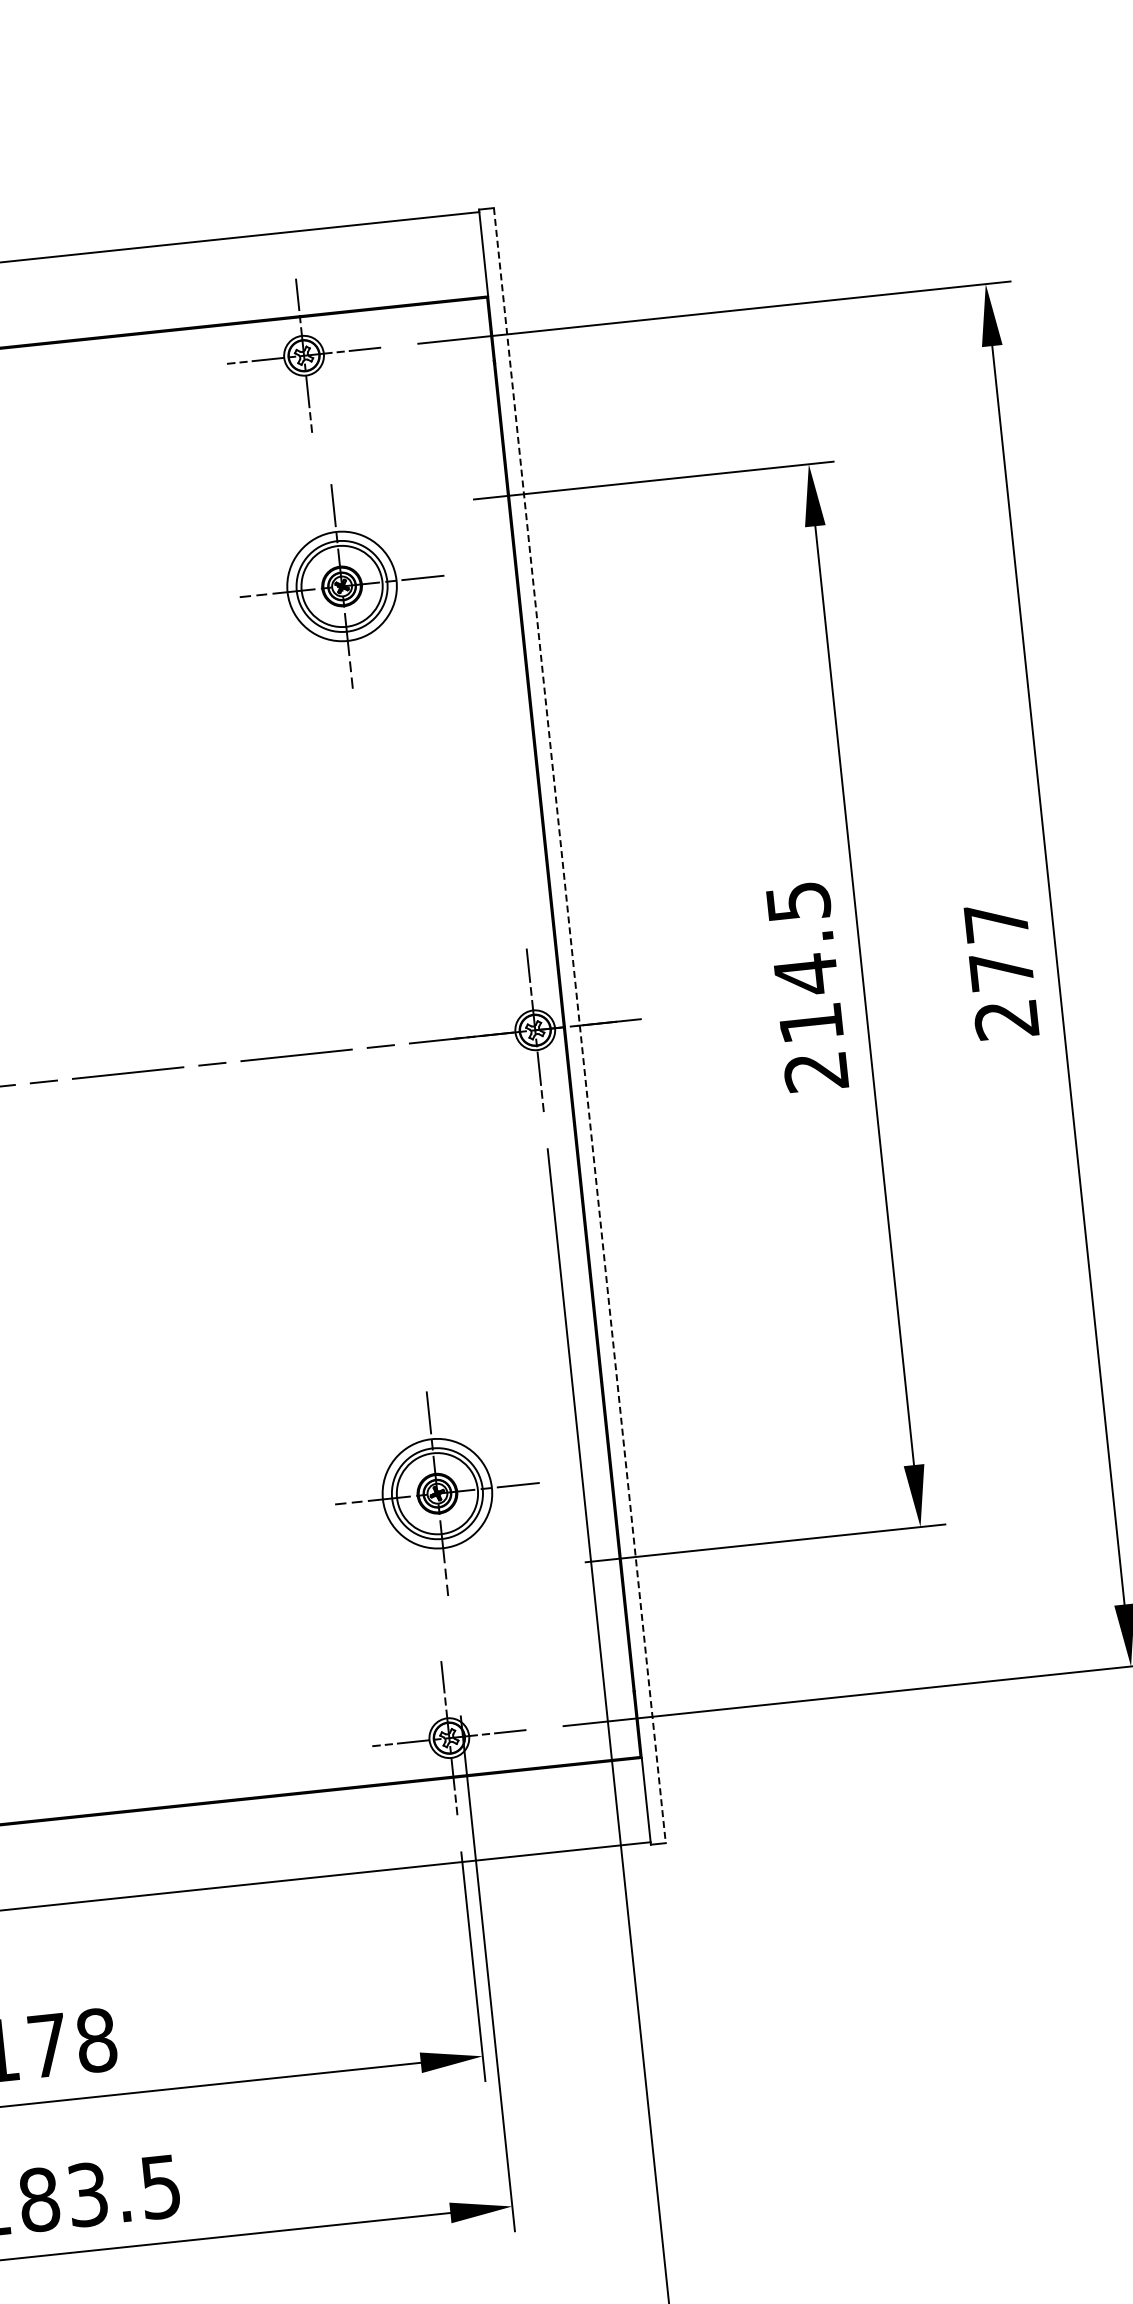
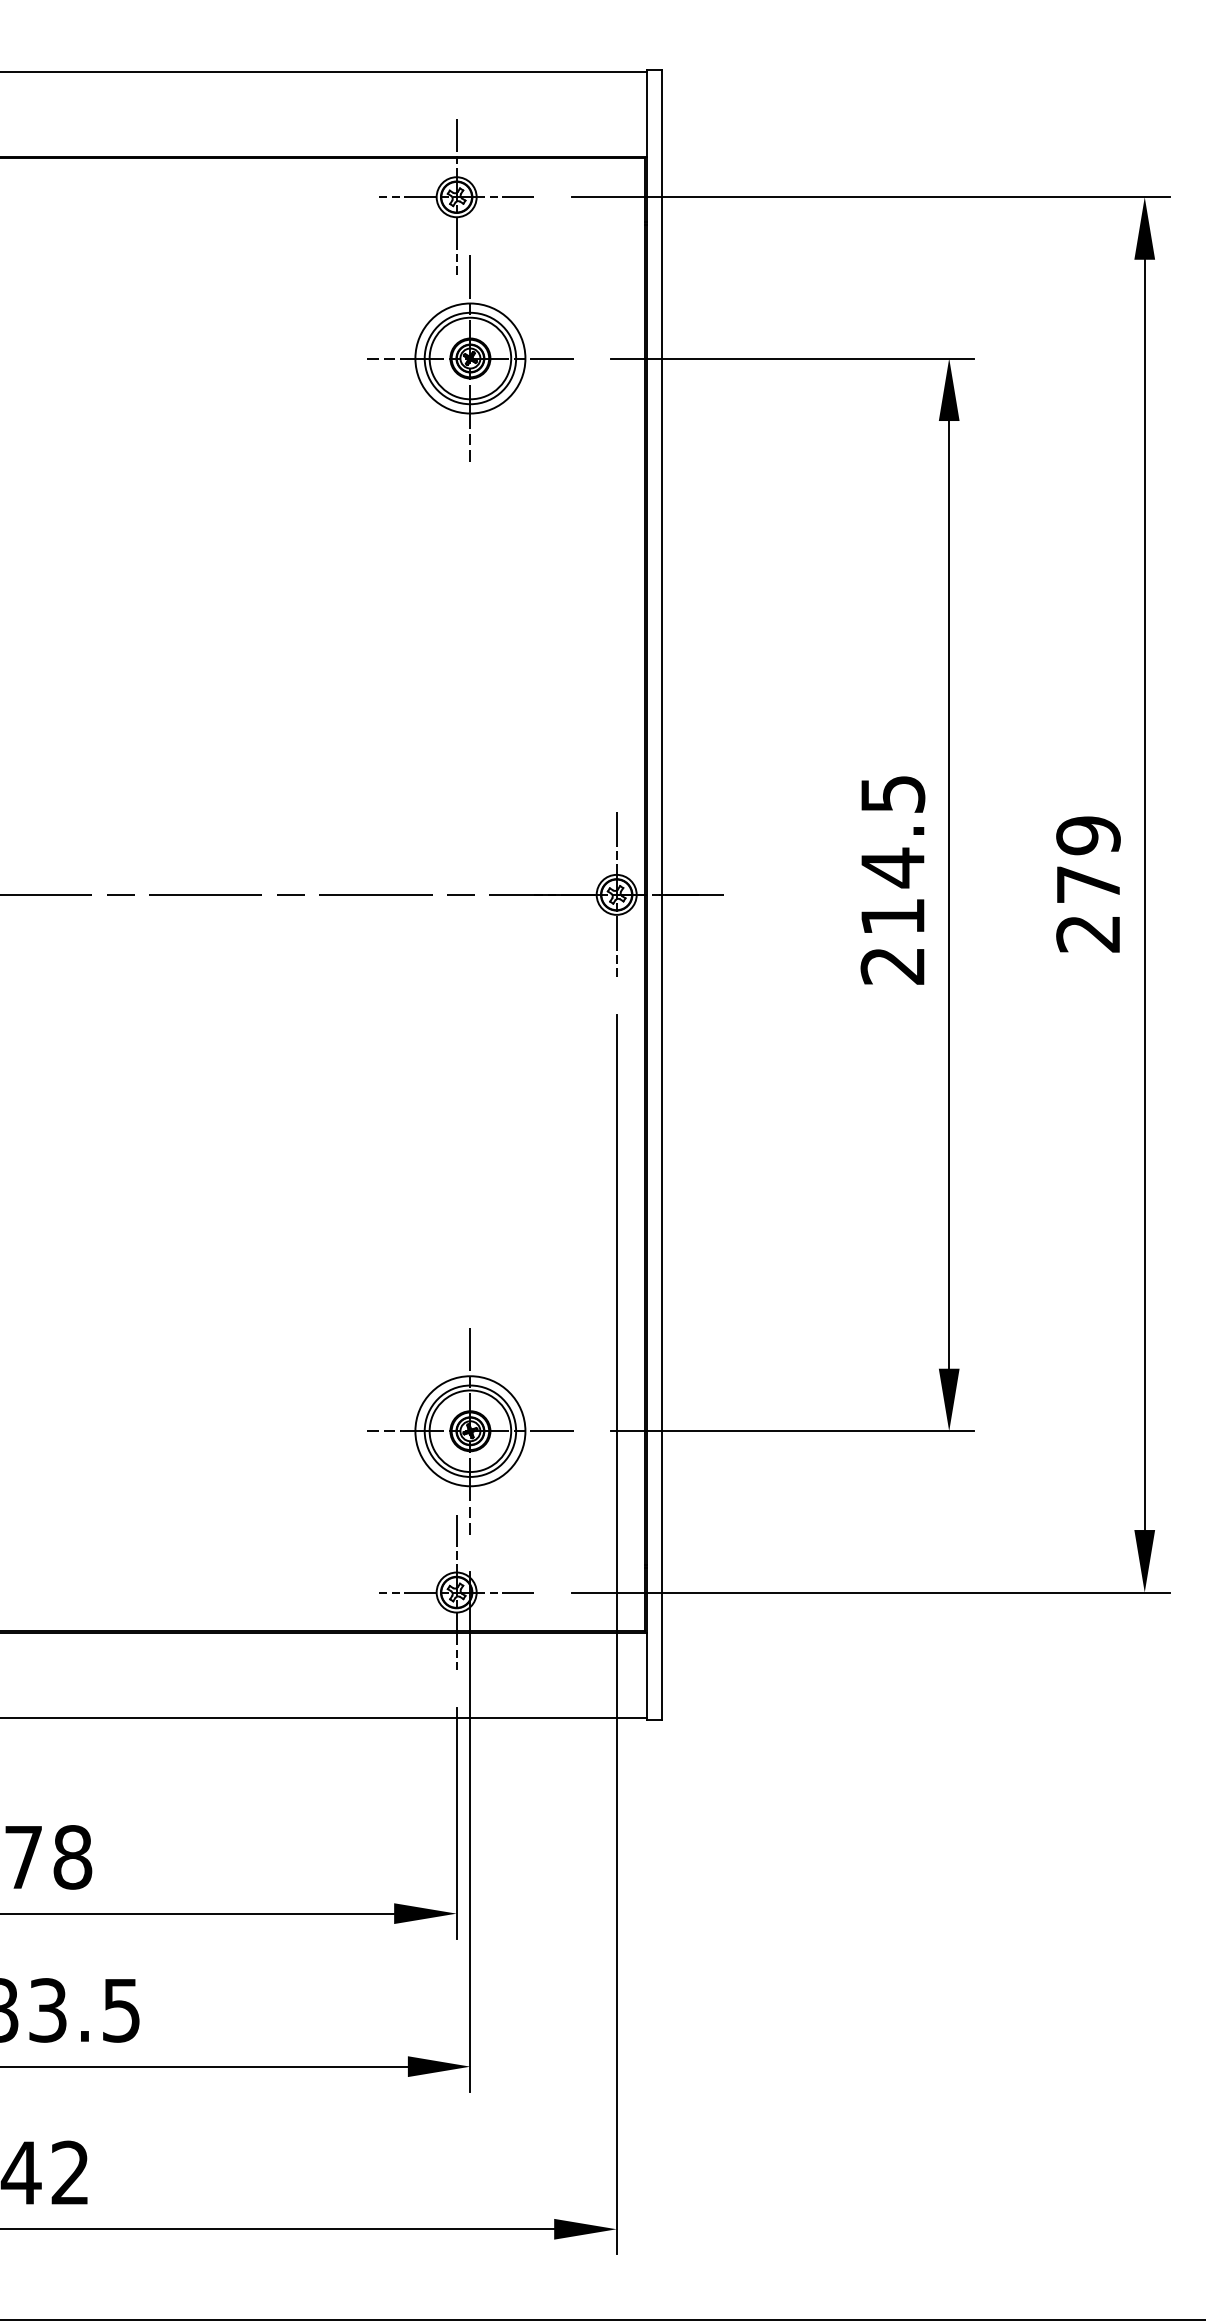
part: (342, 586) -> (470, 358), moved
text: (996, 922) -> (1088, 835), 277 -> 279
line: (579, 1026) -> (661, 895), dashed -> solid
part: (437, 1493) -> (470, 1431), moved

